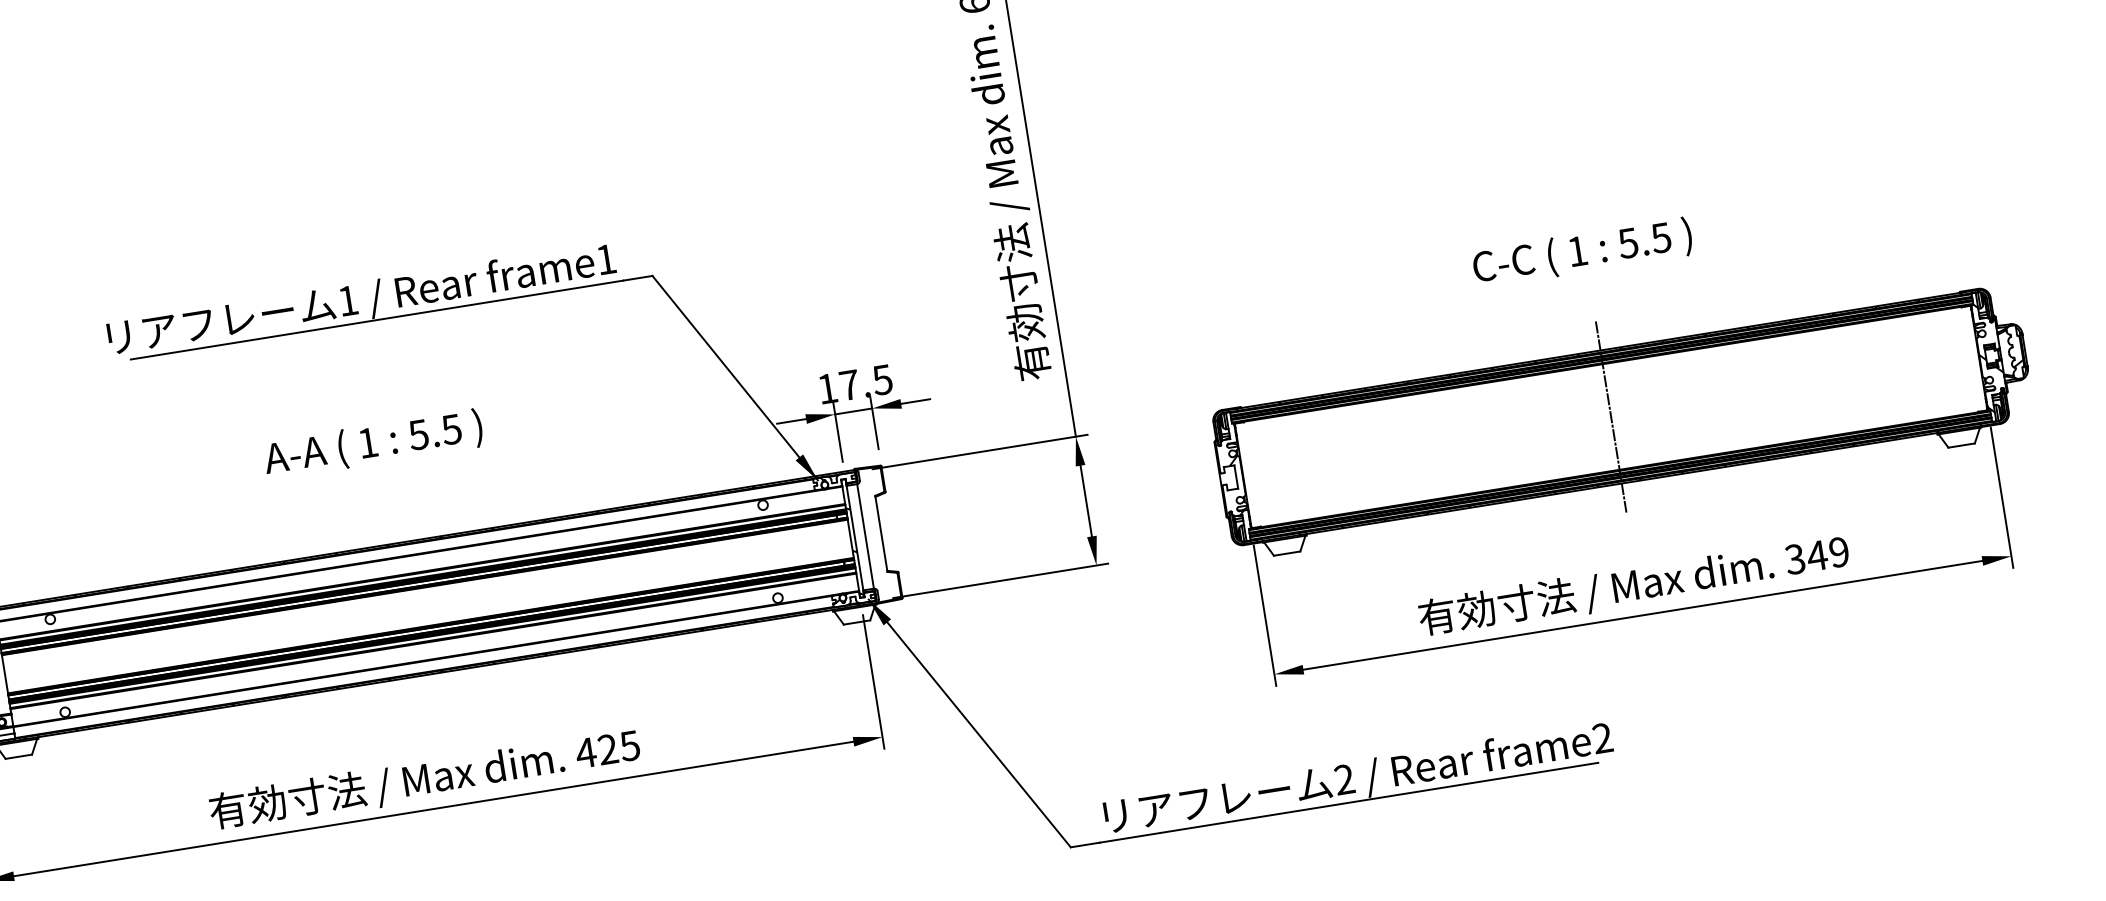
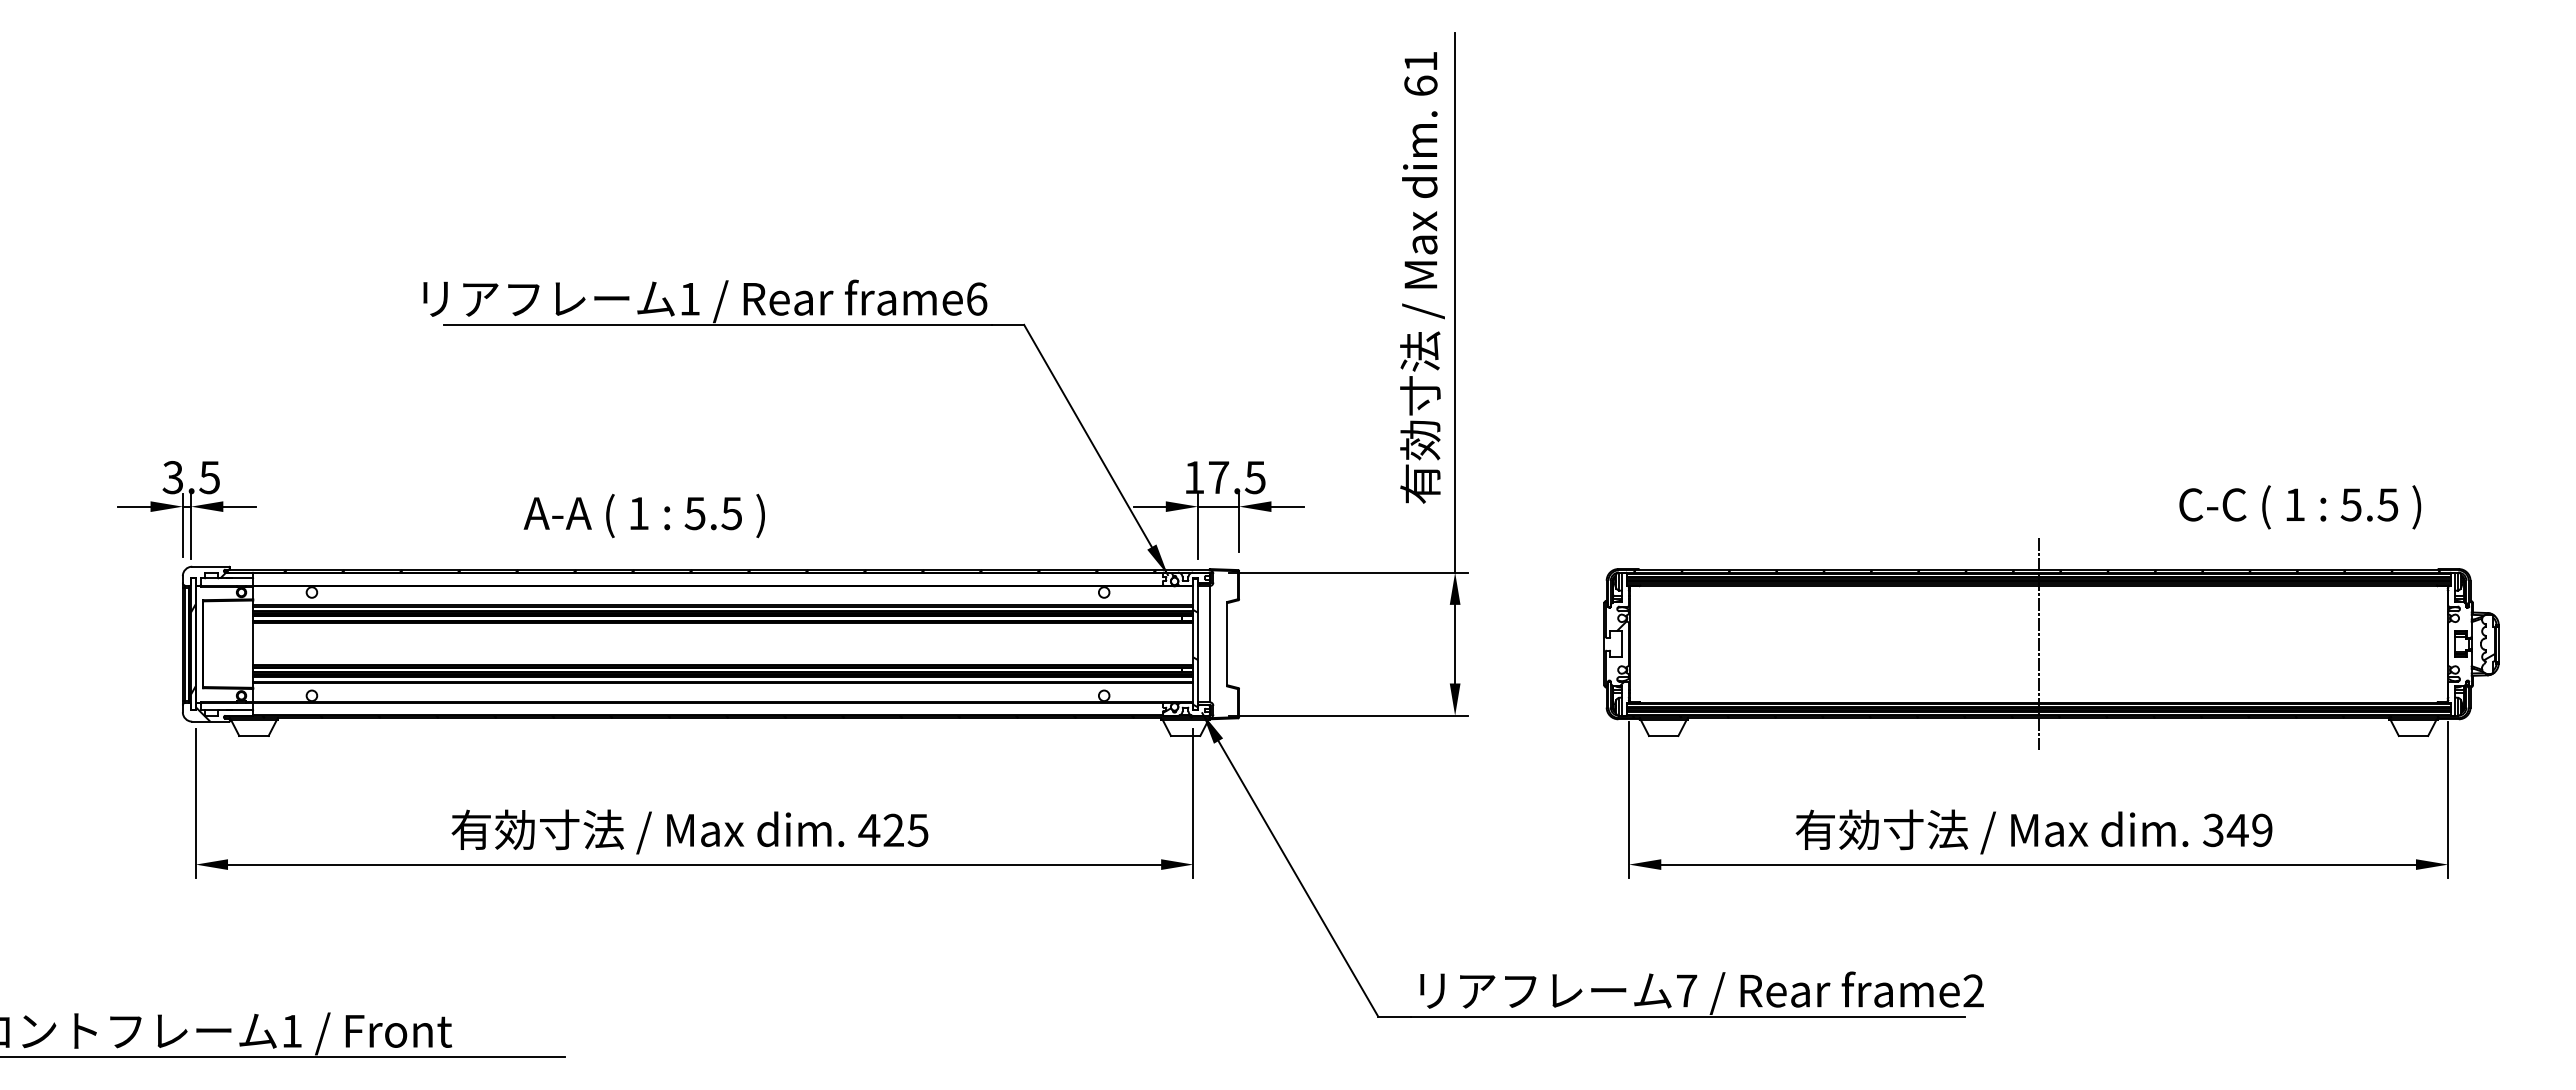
text: (1582, 252) -> (2300, 507), moved
text: (606, 258) -> (977, 298), frame1 -> frame6
hatch: (1989, 357) -> (2459, 645), removed
text: (372, 444) -> (643, 515), moved
text: (1344, 779) -> (1686, 990), 2 -> 7

